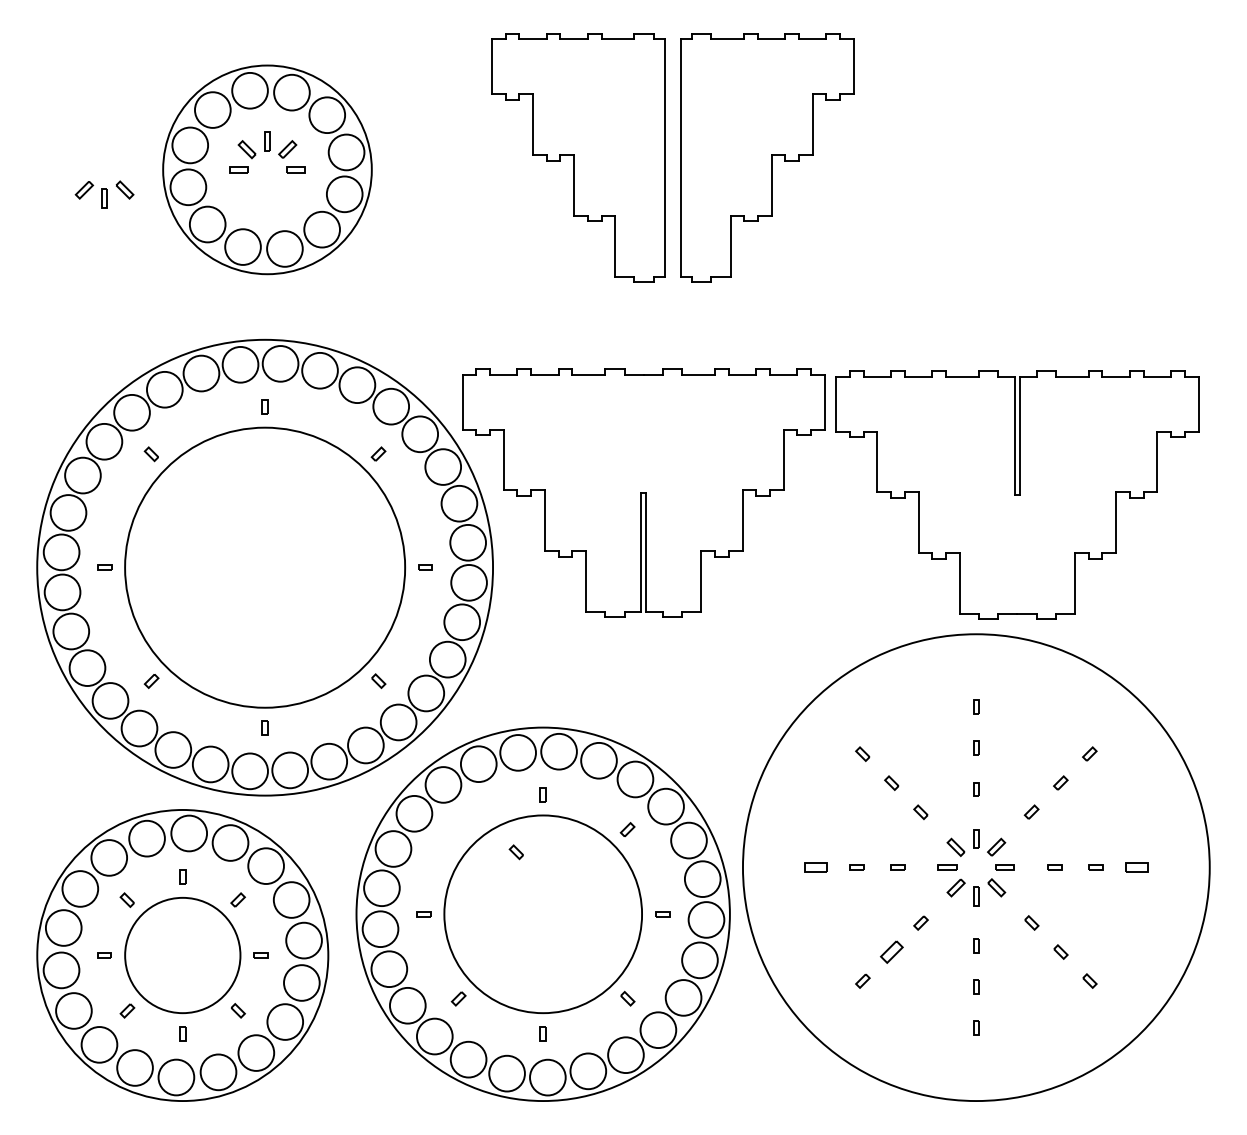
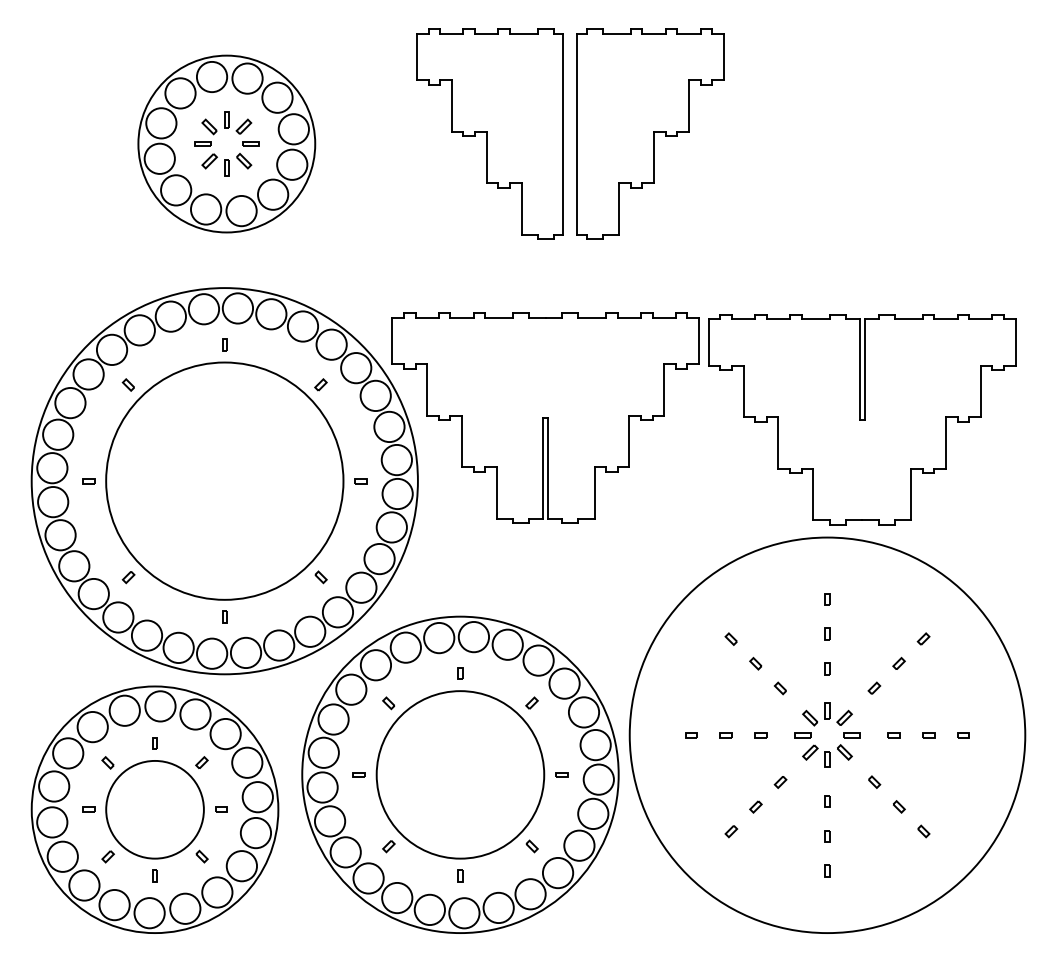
part: (104, 193) -> (226, 164), moved
part: (516, 852) -> (388, 703), moved
part: (815, 867) -> (691, 735), size x0.62
part: (1136, 867) -> (963, 735), size x0.62
part: (891, 951) -> (755, 806), size x0.62

